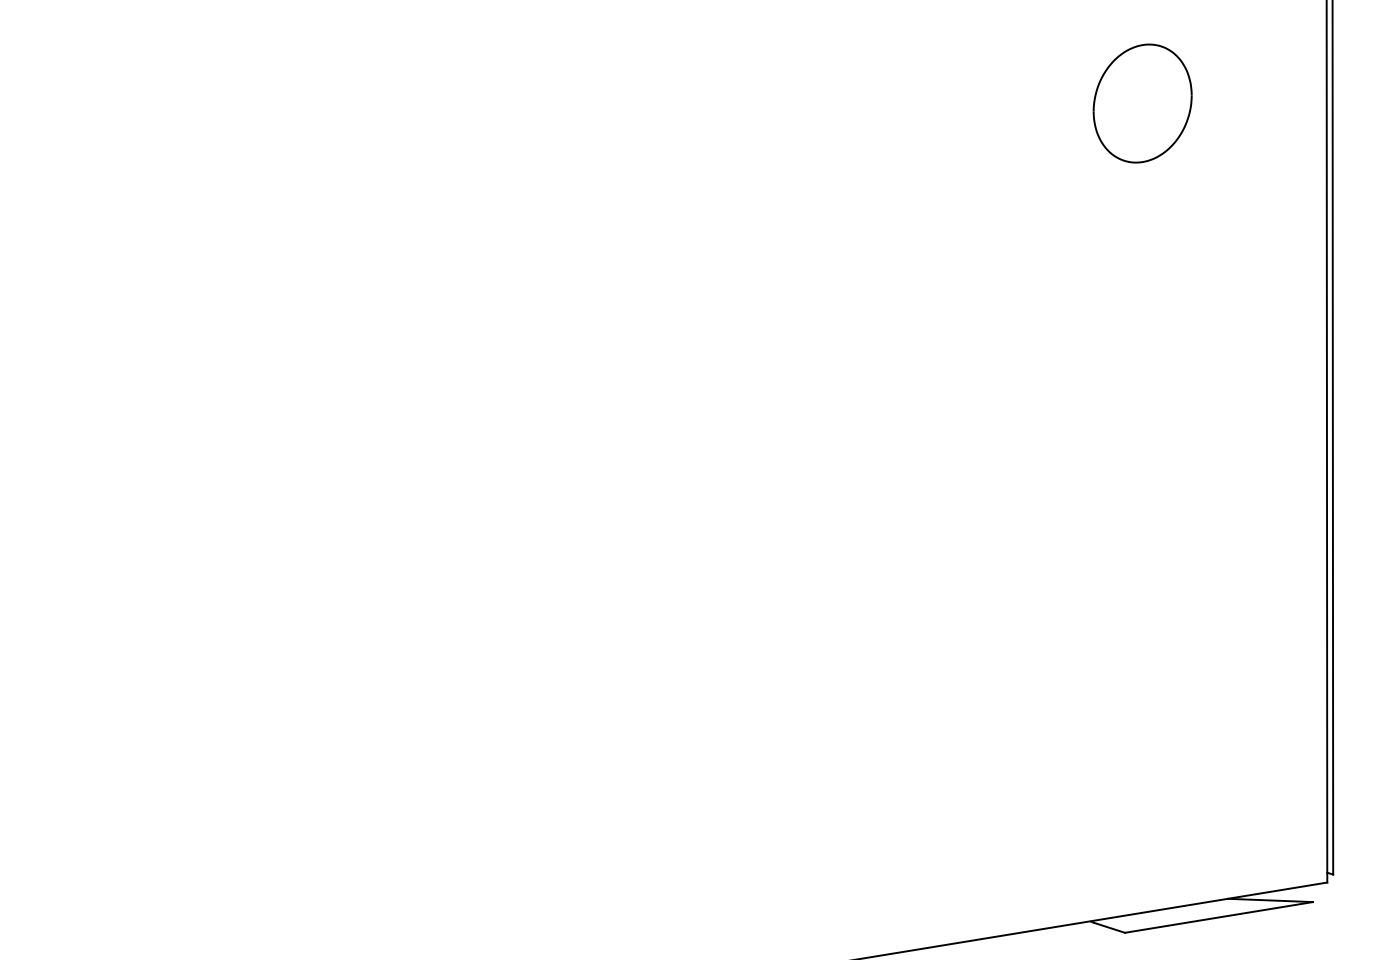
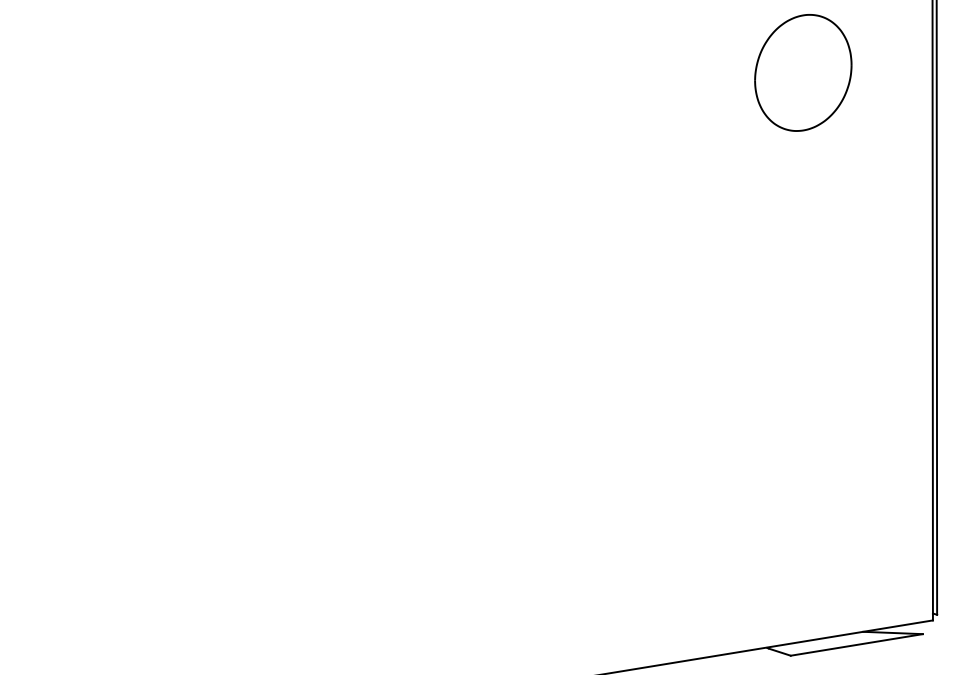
part: (1141, 102) -> (802, 72), size x1.4

